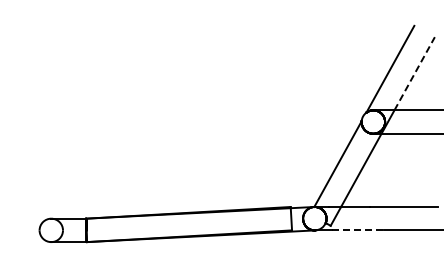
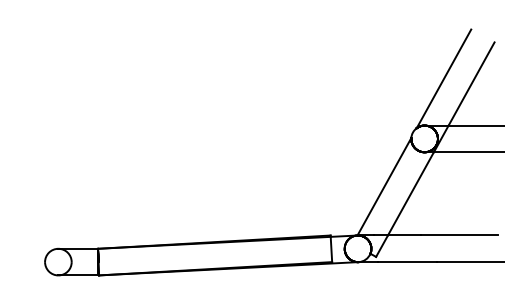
line: (414, 73) -> (471, 83), dashed -> solid
line: (358, 230) -> (407, 262), dashed -> solid

